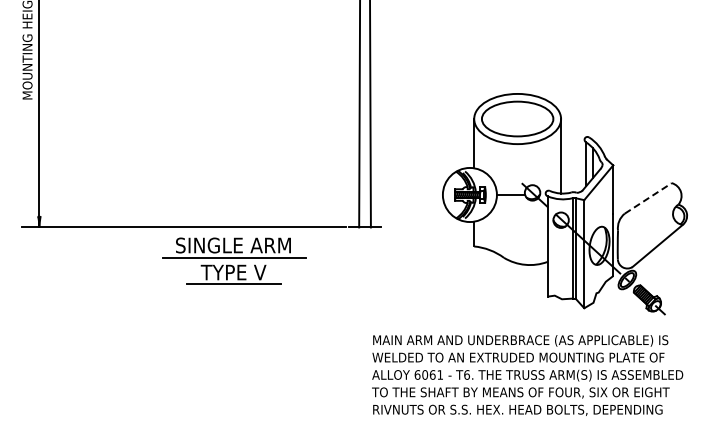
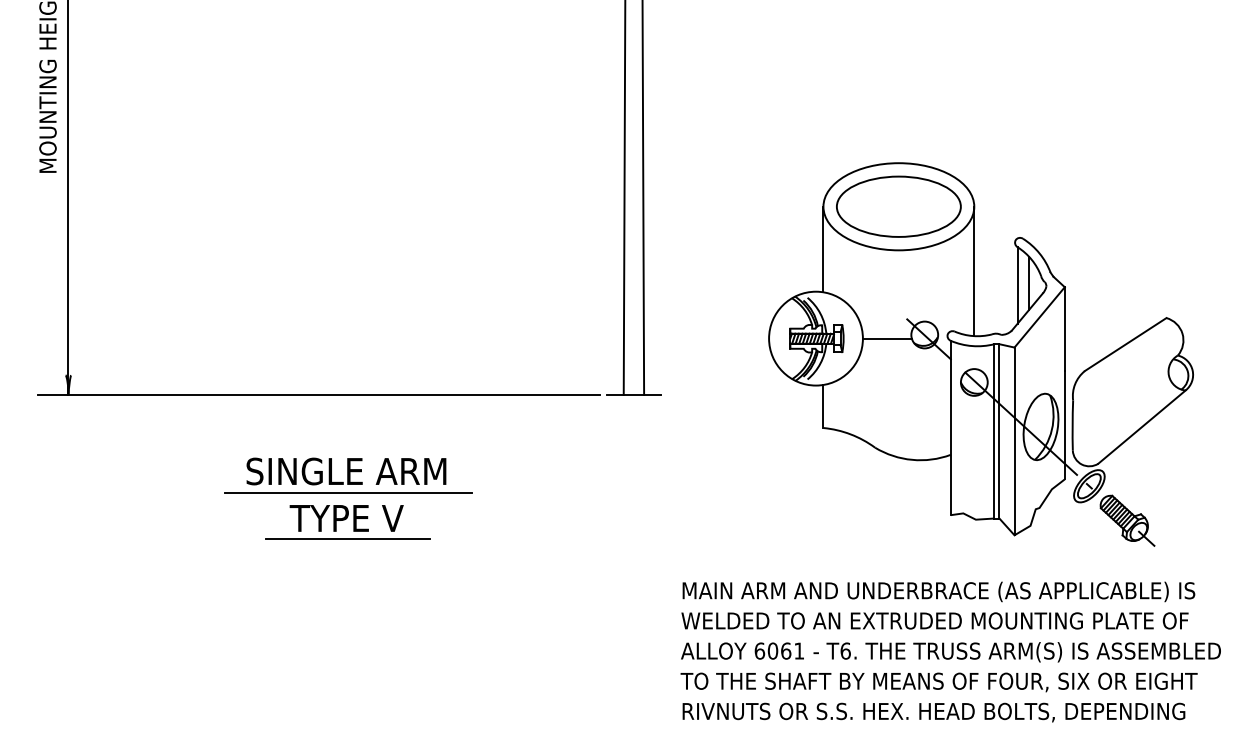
line: (648, 198) -> (1126, 344), dashed -> solid
part: (234, 260) -> (348, 497), moved
text: (527, 375) -> (950, 652), moved

